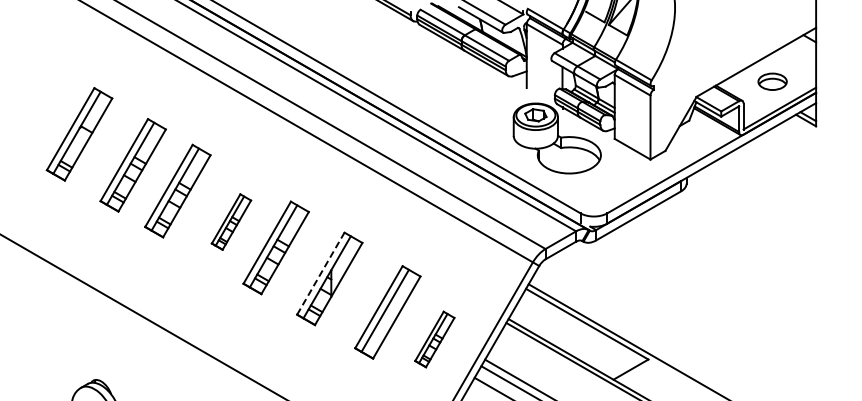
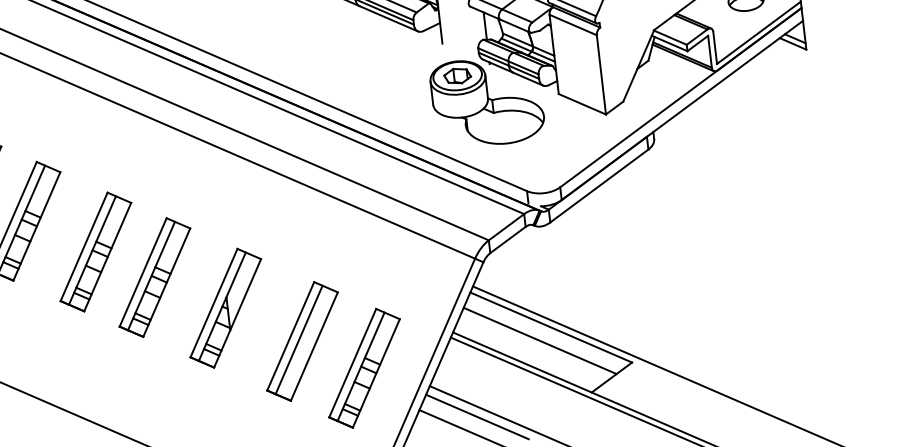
part: (231, 221) -> (95, 251), size x1.67
line: (321, 273) -> (214, 302), dashed -> solid
line: (577, 333) -> (540, 340), added
part: (434, 339) -> (364, 368), size x1.67

